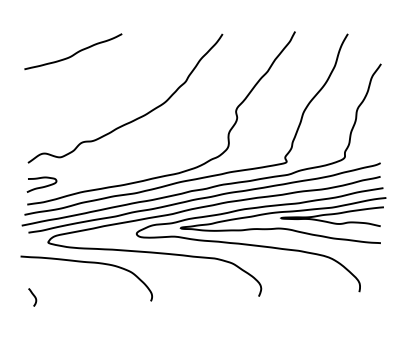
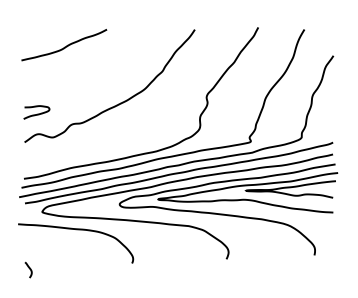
curve: (42, 185) -> (37, 113), moved
curve: (32, 295) -> (28, 268), moved

